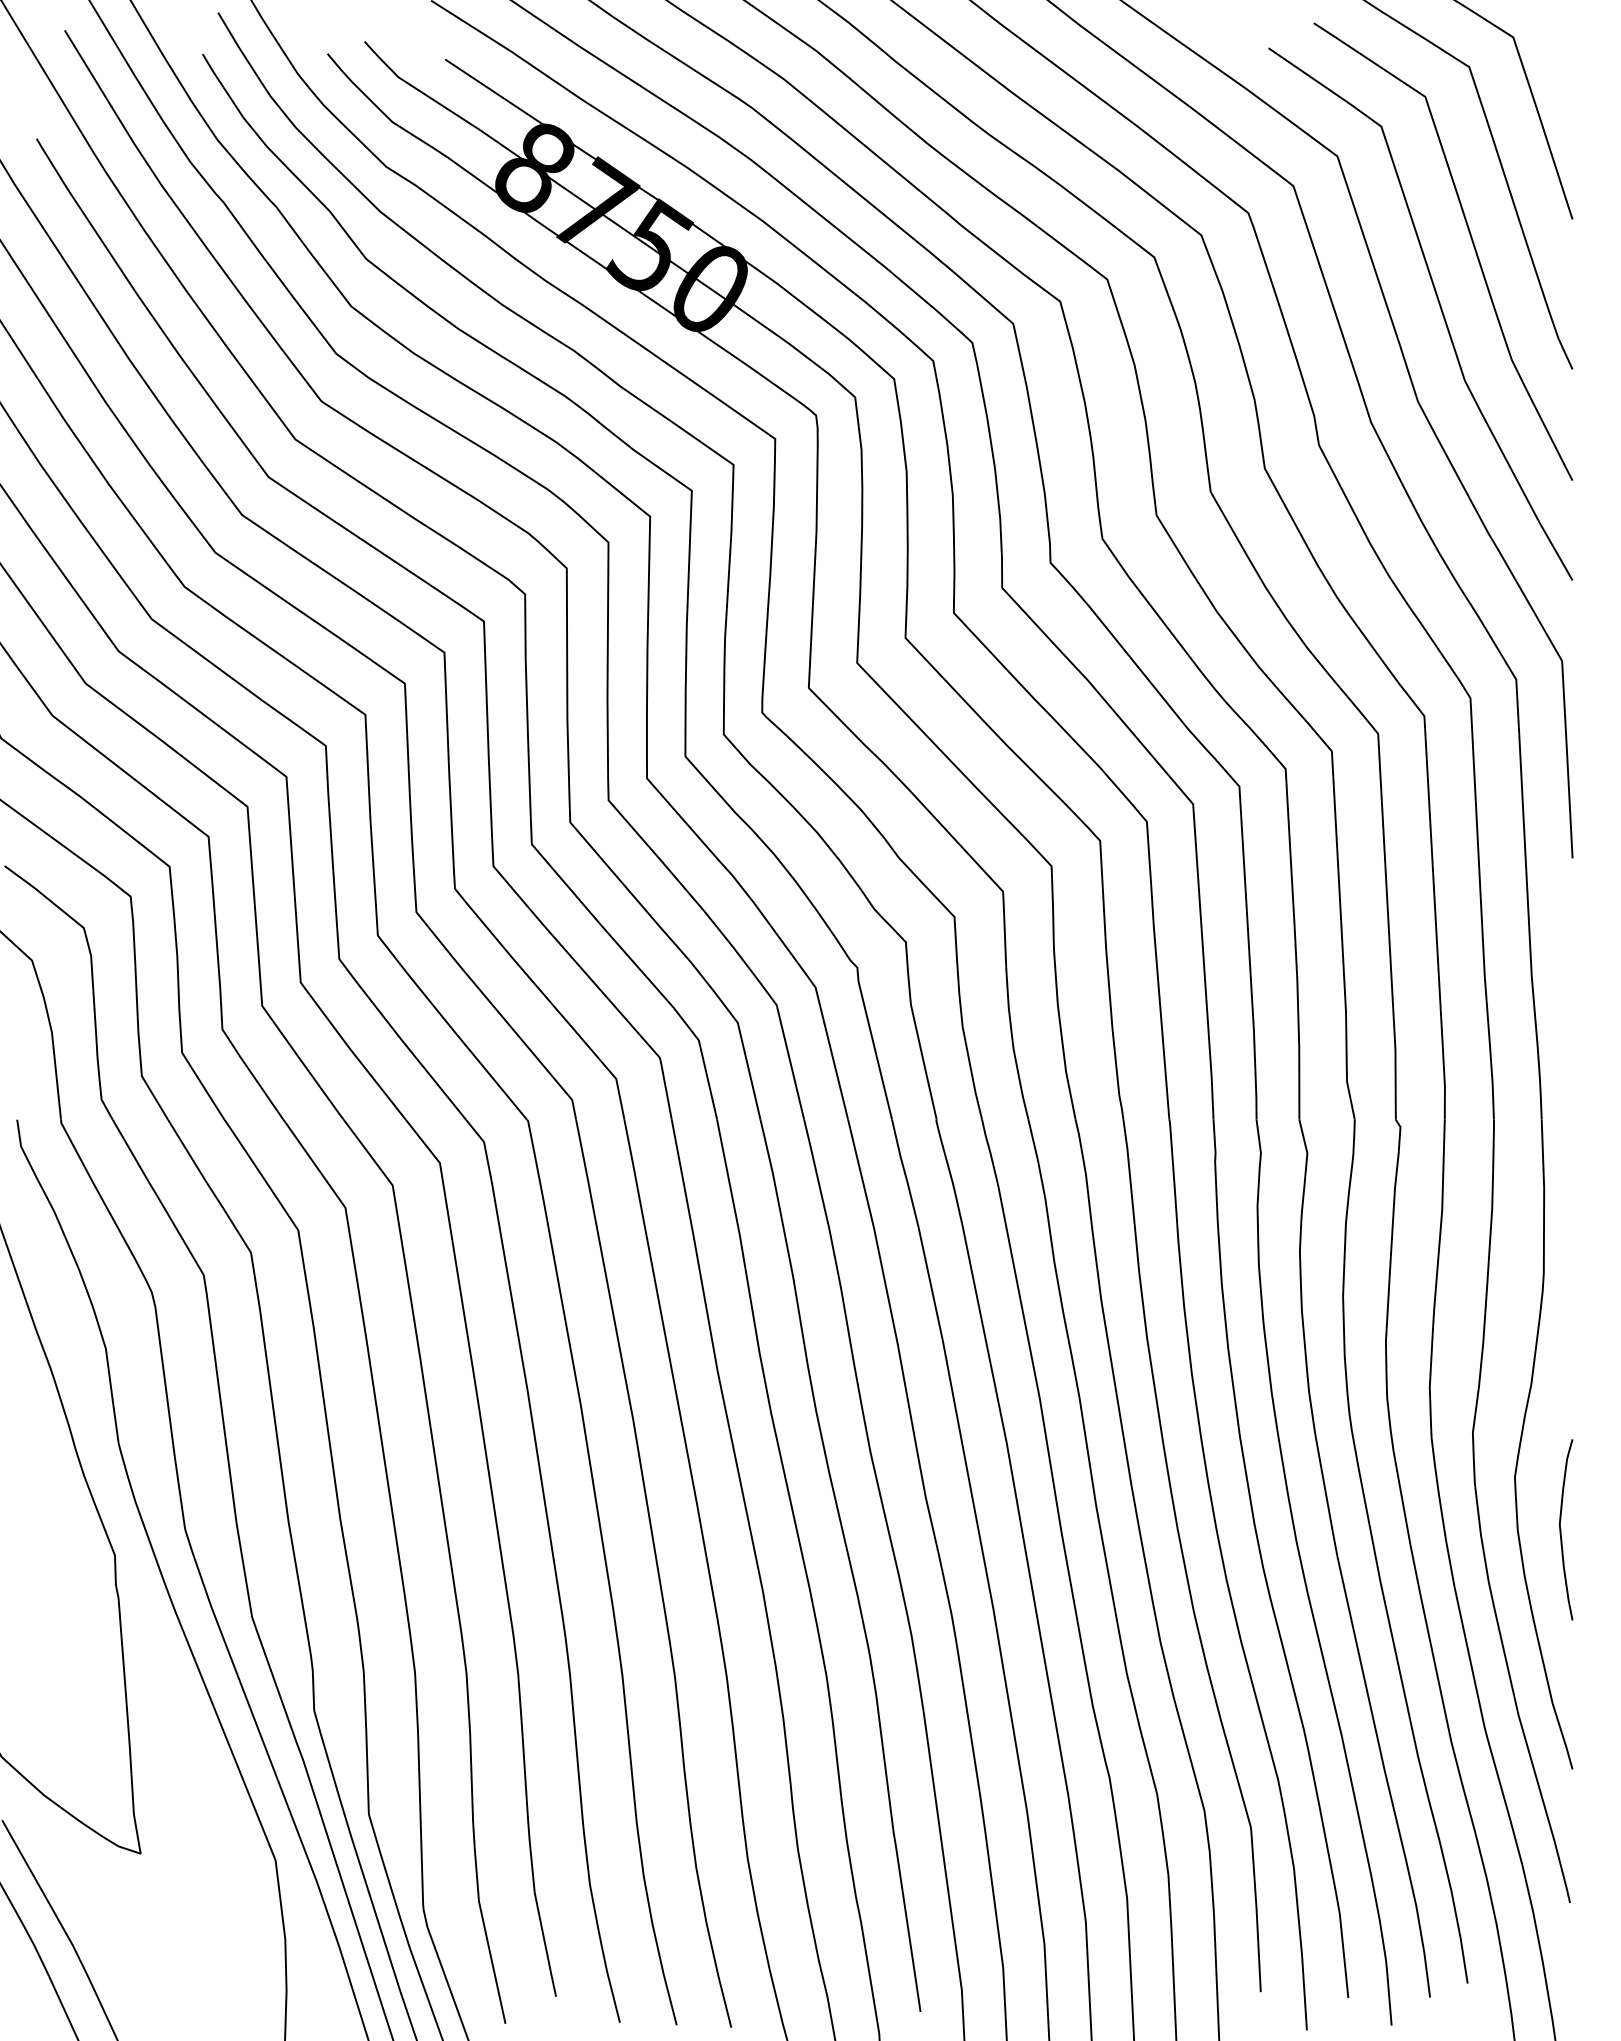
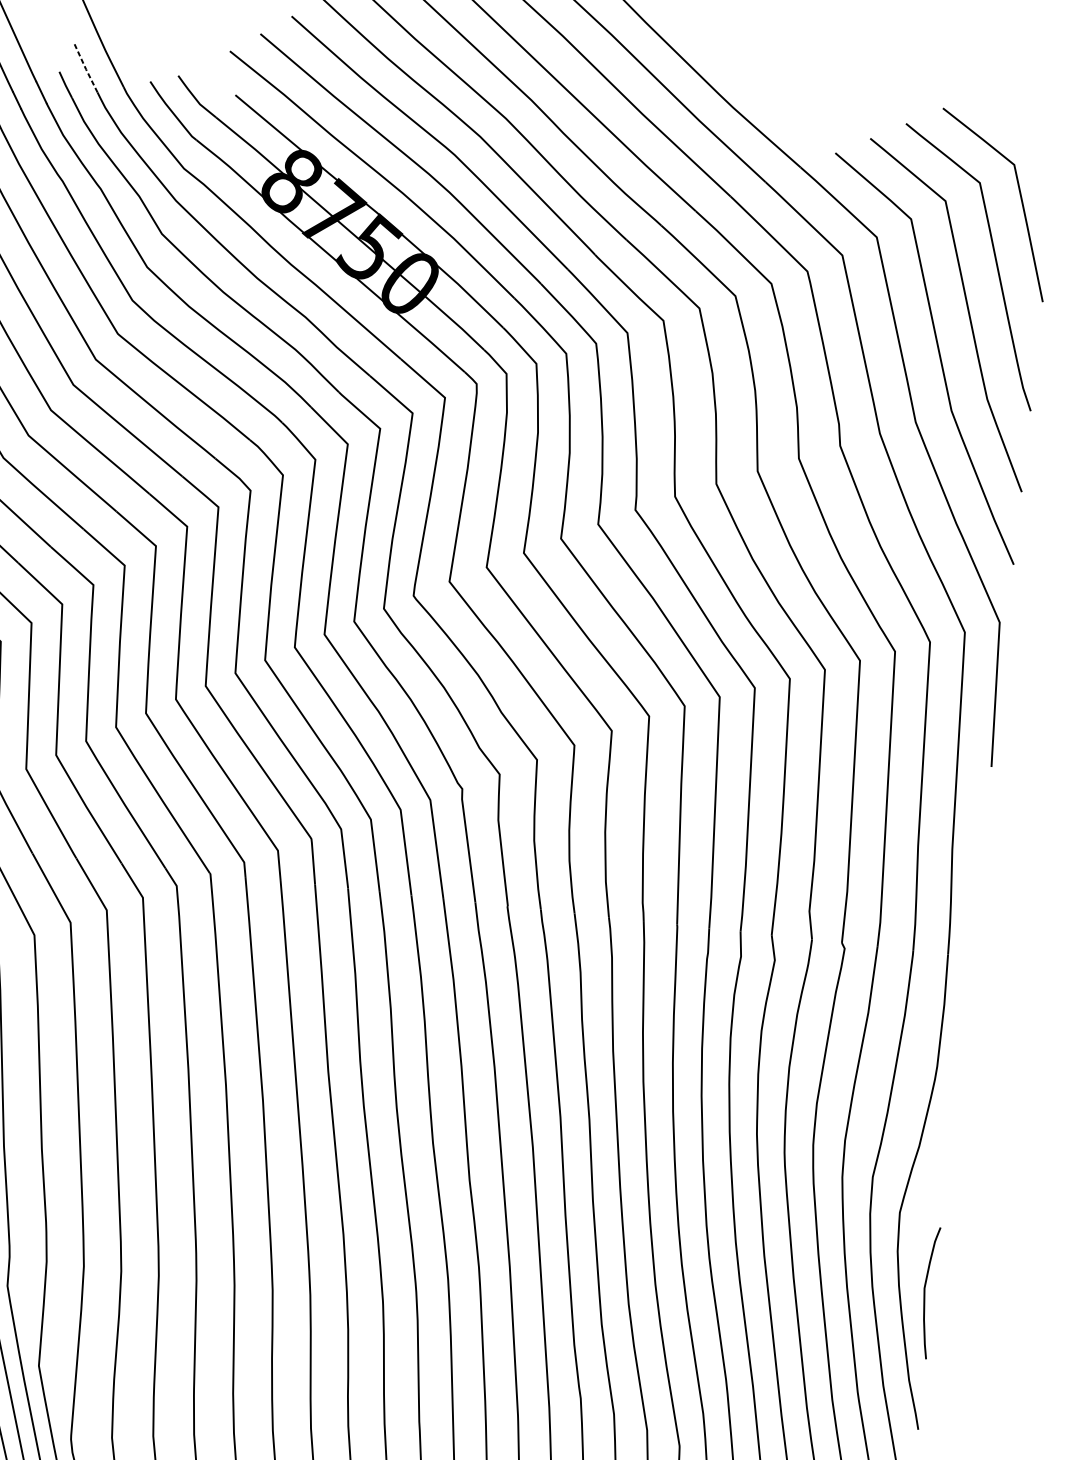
line: (237, 44) -> (85, 67), solid -> dashed
curve: (1561, 1529) -> (925, 1292), moved

